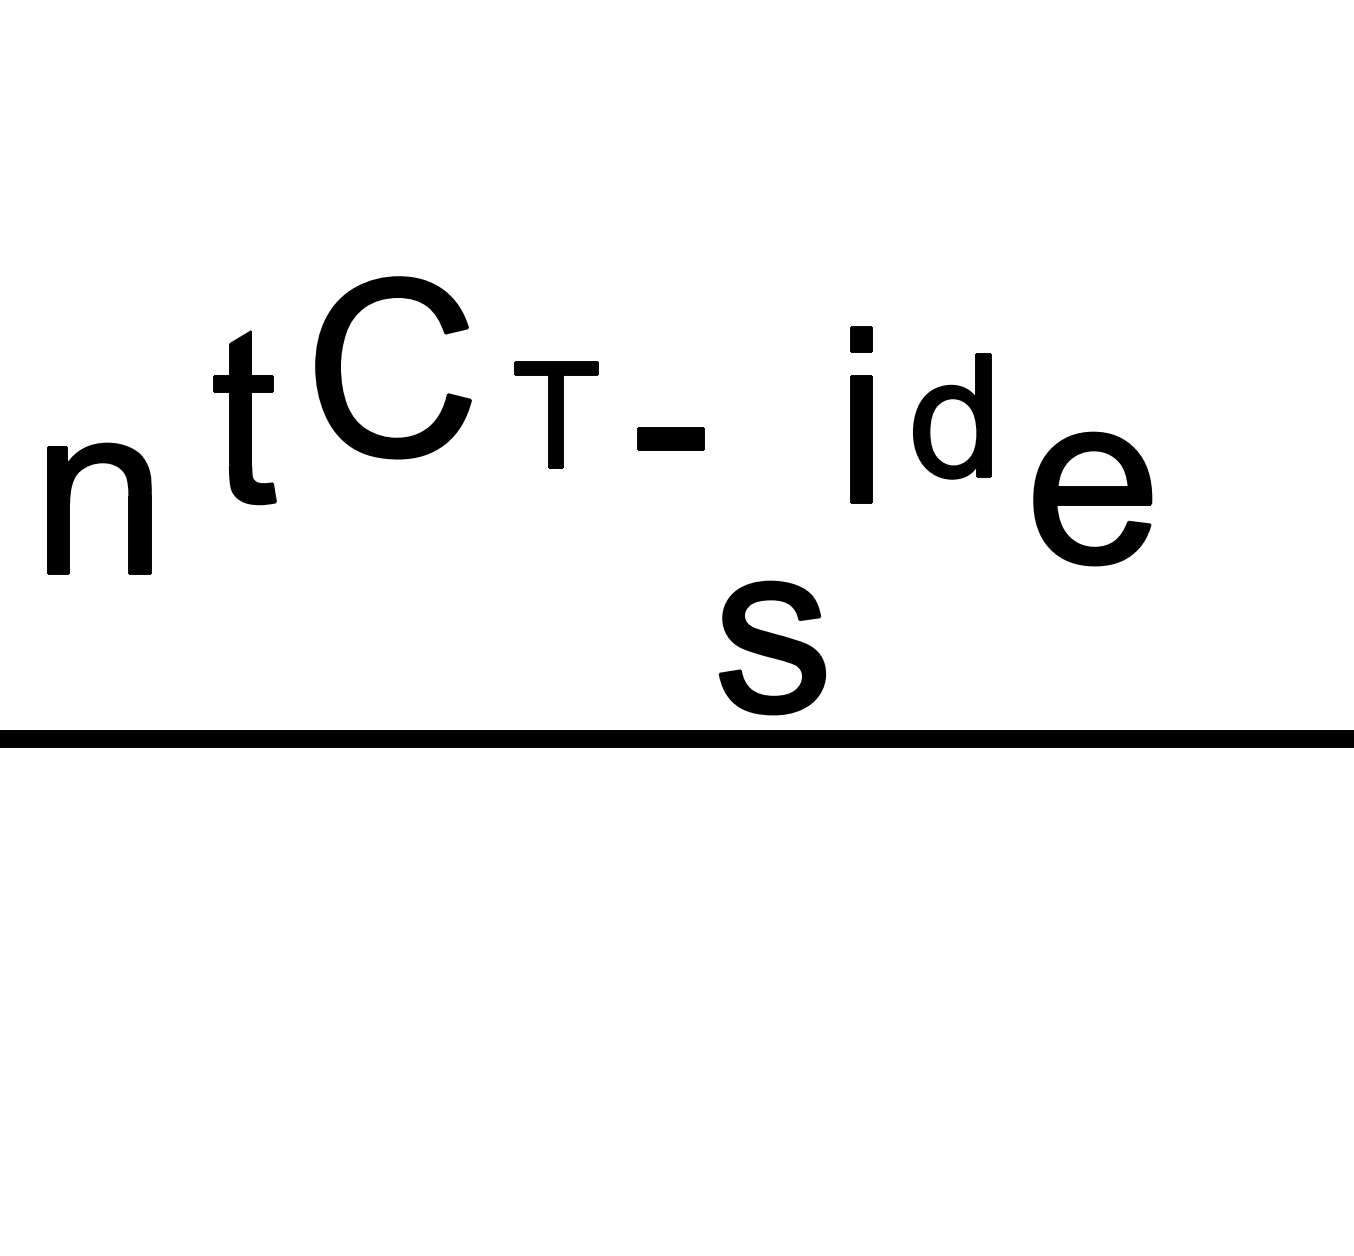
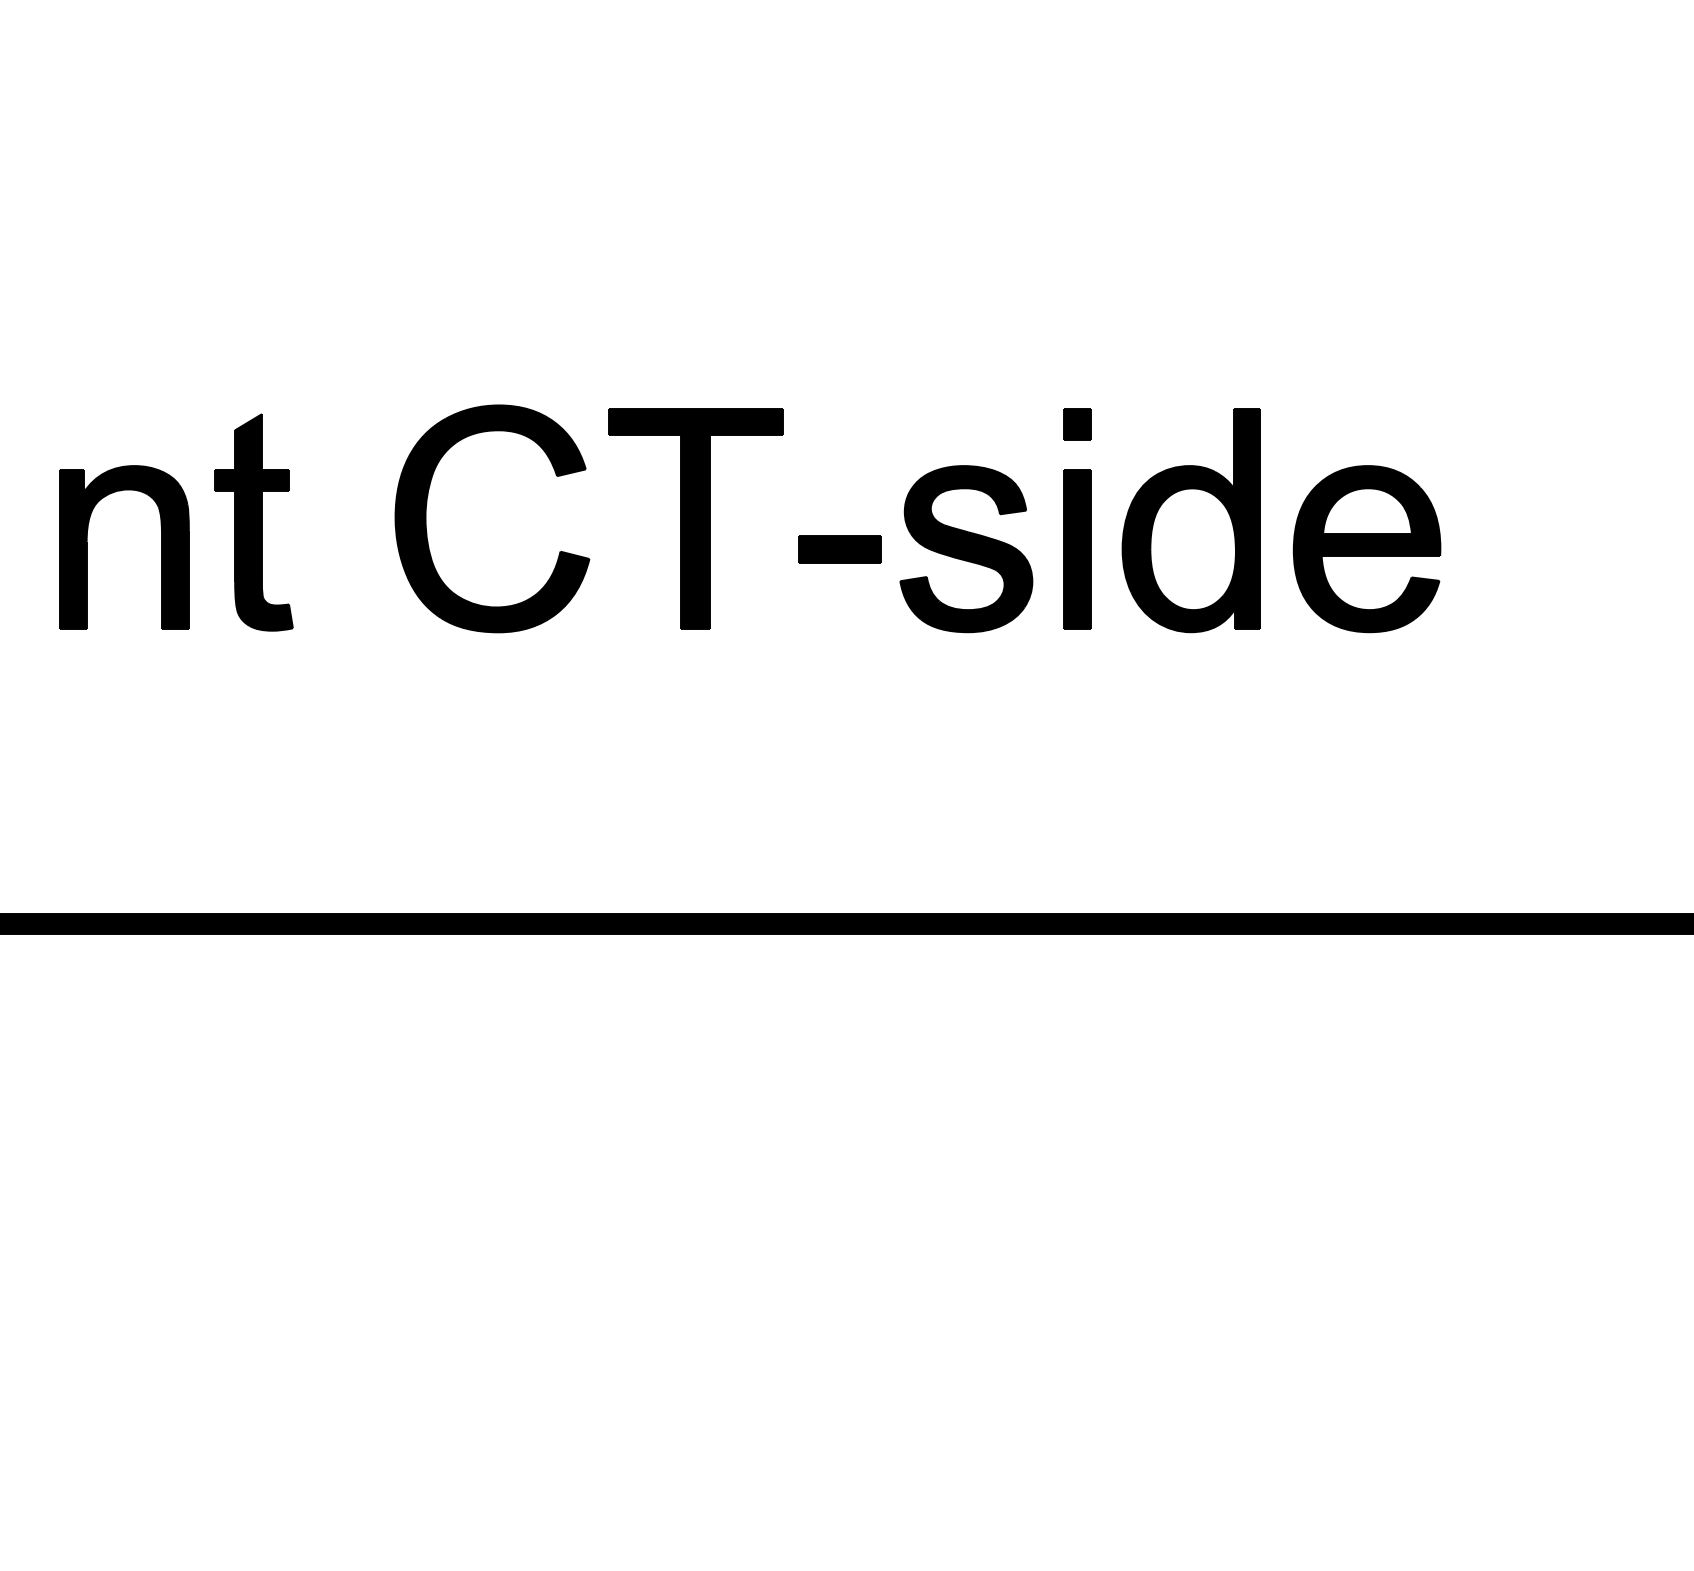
part: (341, 373) -> (427, 525), moved
part: (556, 414) -> (696, 518), size x1.67
part: (952, 416) -> (1191, 520), size x1.43
part: (244, 417) -> (253, 522), moved
part: (1092, 498) -> (1366, 548), moved
part: (128, 508) -> (160, 547), moved
part: (771, 647) -> (965, 548), moved

